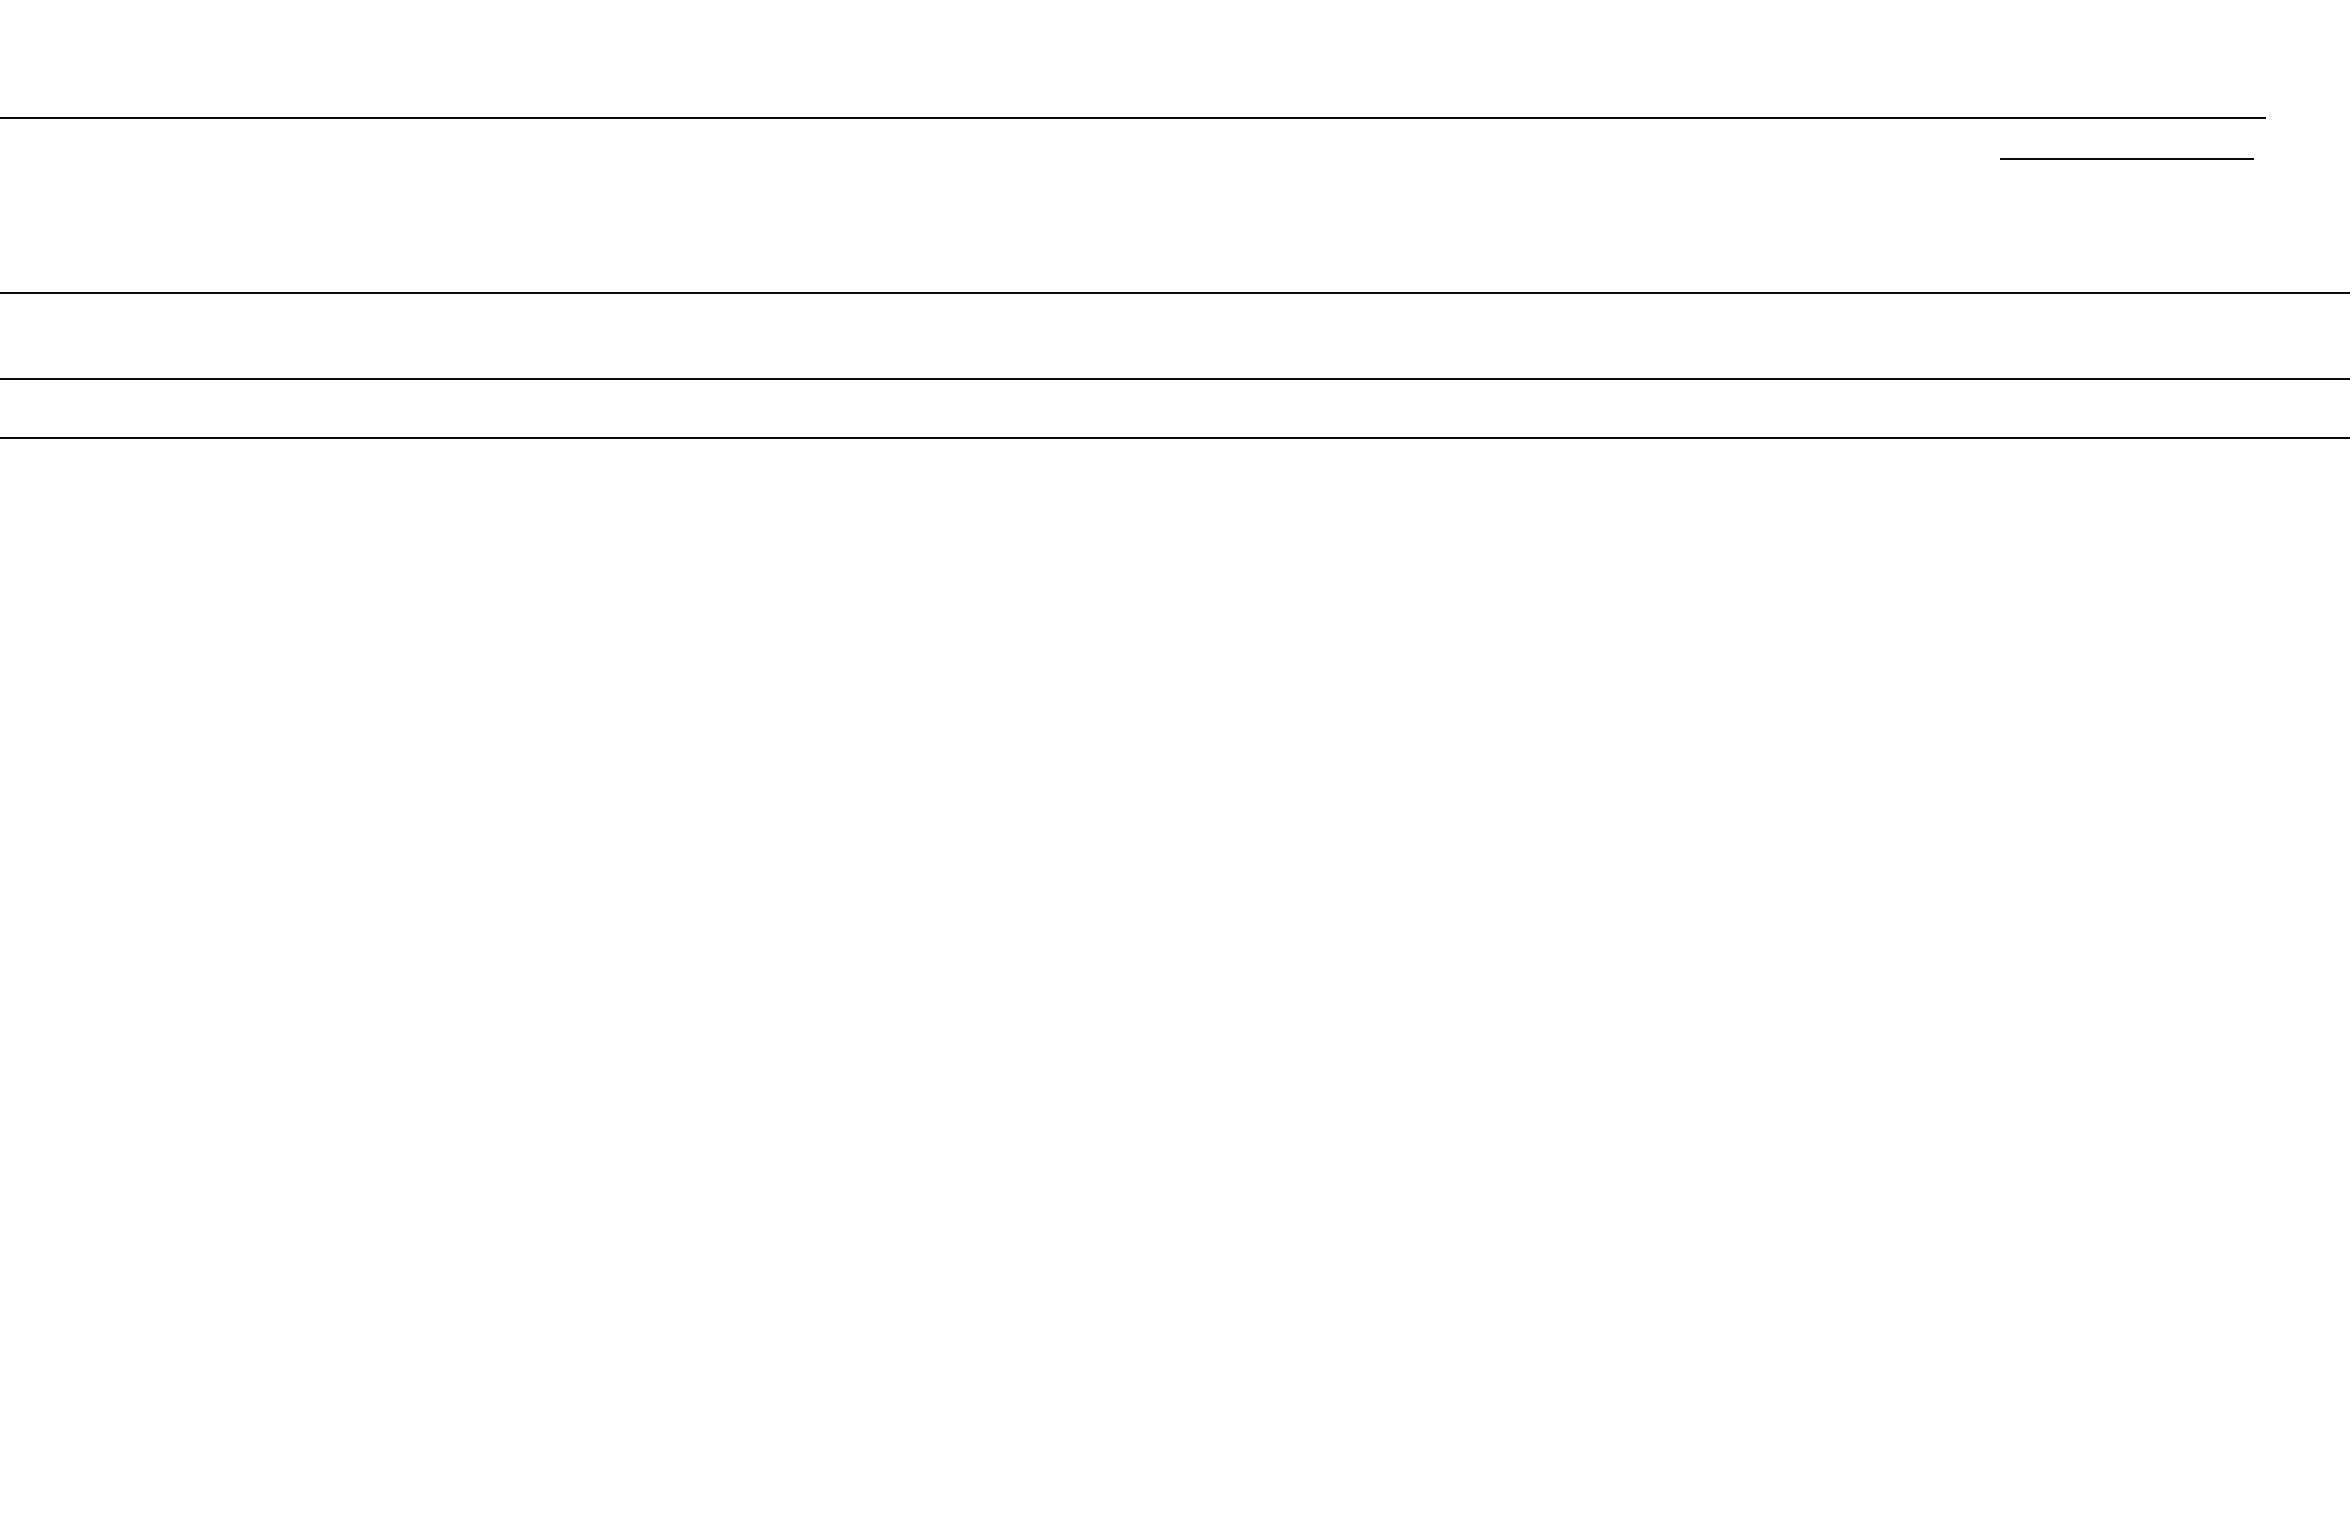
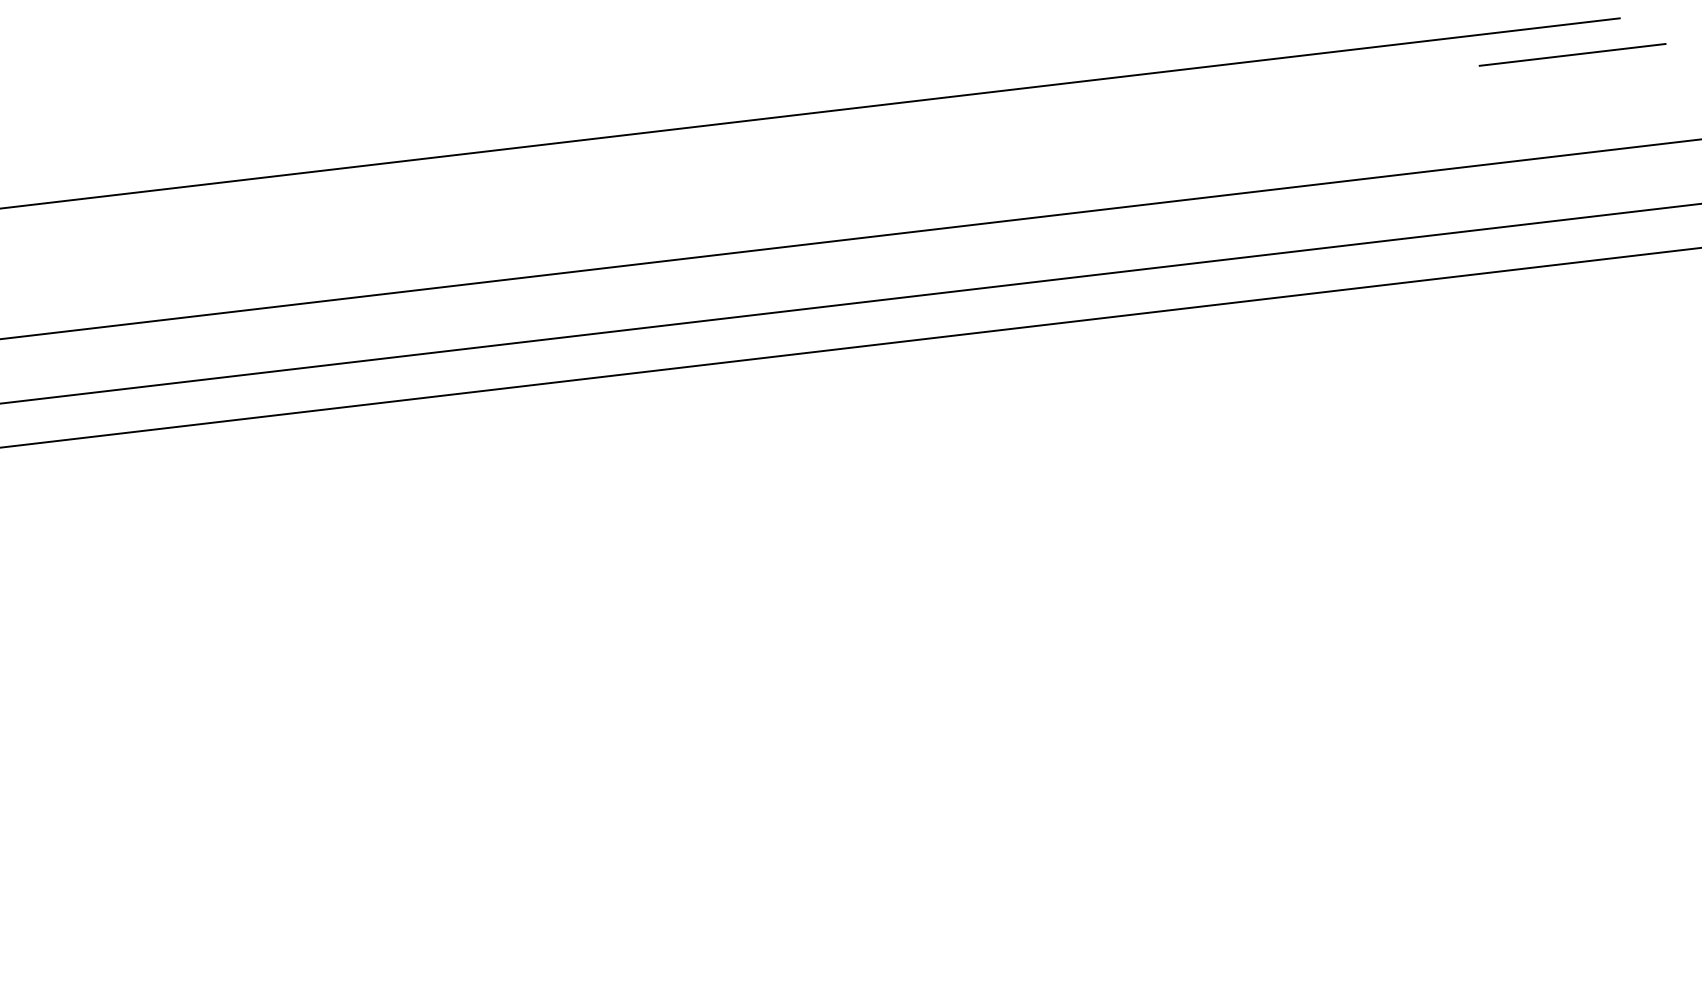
line: (2126, 158) -> (1572, 54), moved

